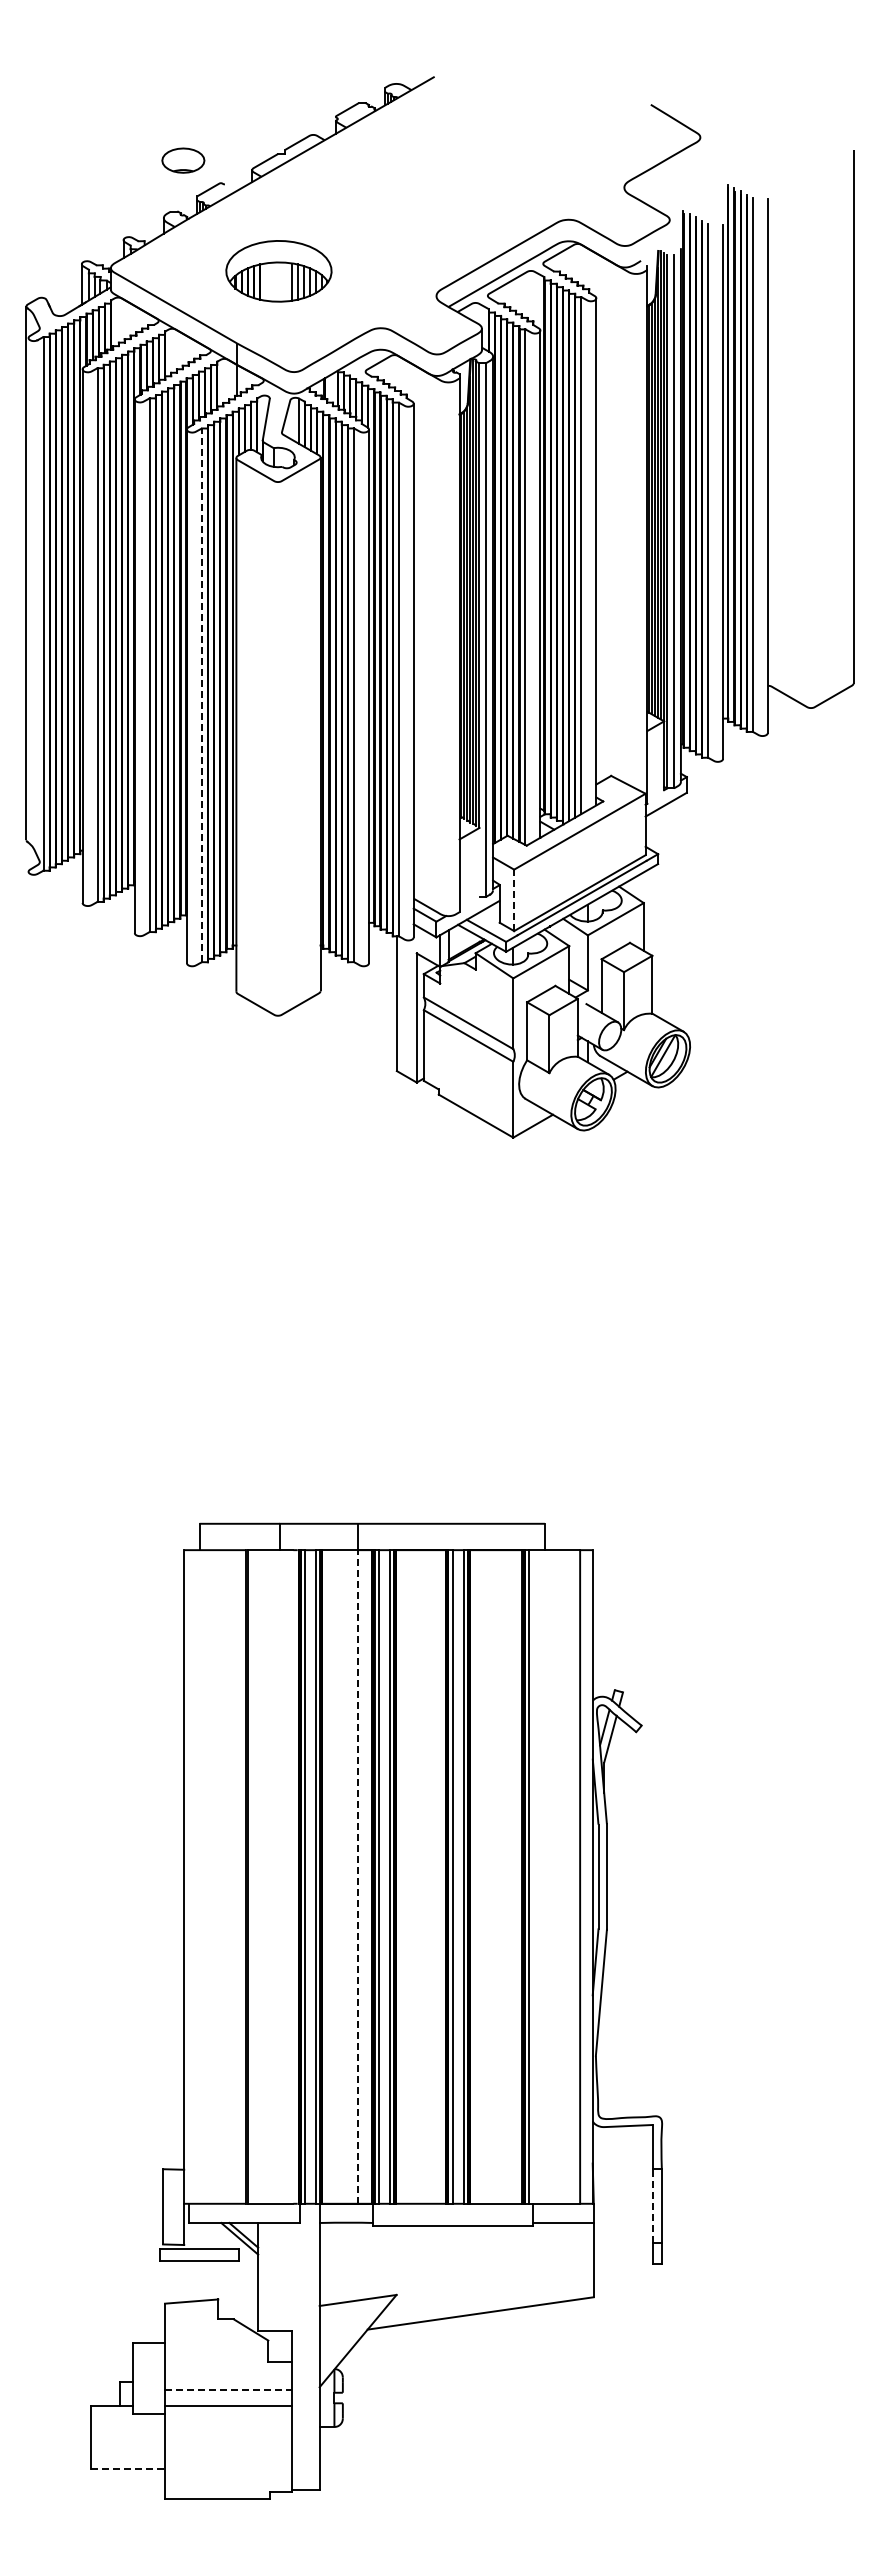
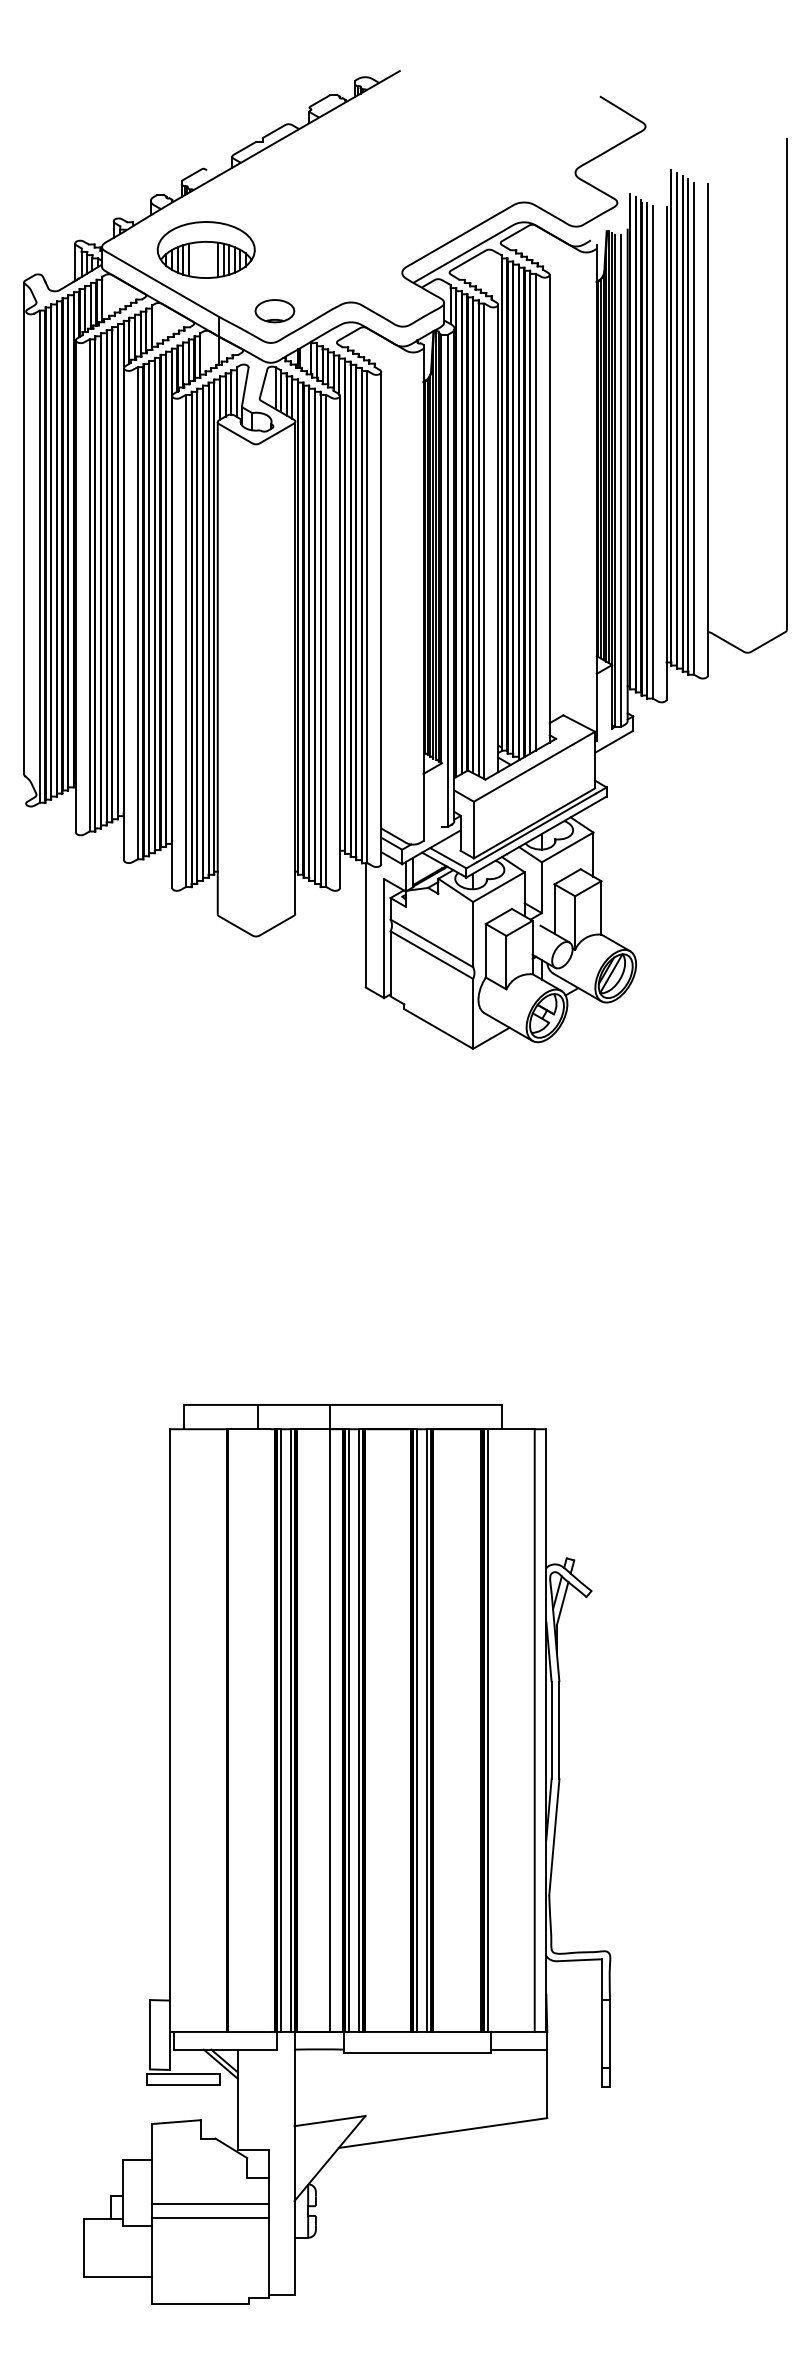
part: (183, 160) -> (275, 311), moved
part: (278, 271) -> (205, 250), moved
line: (201, 695) -> (185, 641), dashed -> solid
line: (514, 900) -> (474, 830), dashed -> solid
line: (357, 1876) -> (329, 1730), dashed -> solid
line: (653, 2205) -> (602, 2033), dashed -> solid
line: (228, 2390) -> (210, 2204), dashed -> solid
line: (128, 2469) -> (118, 2276), dashed -> solid

